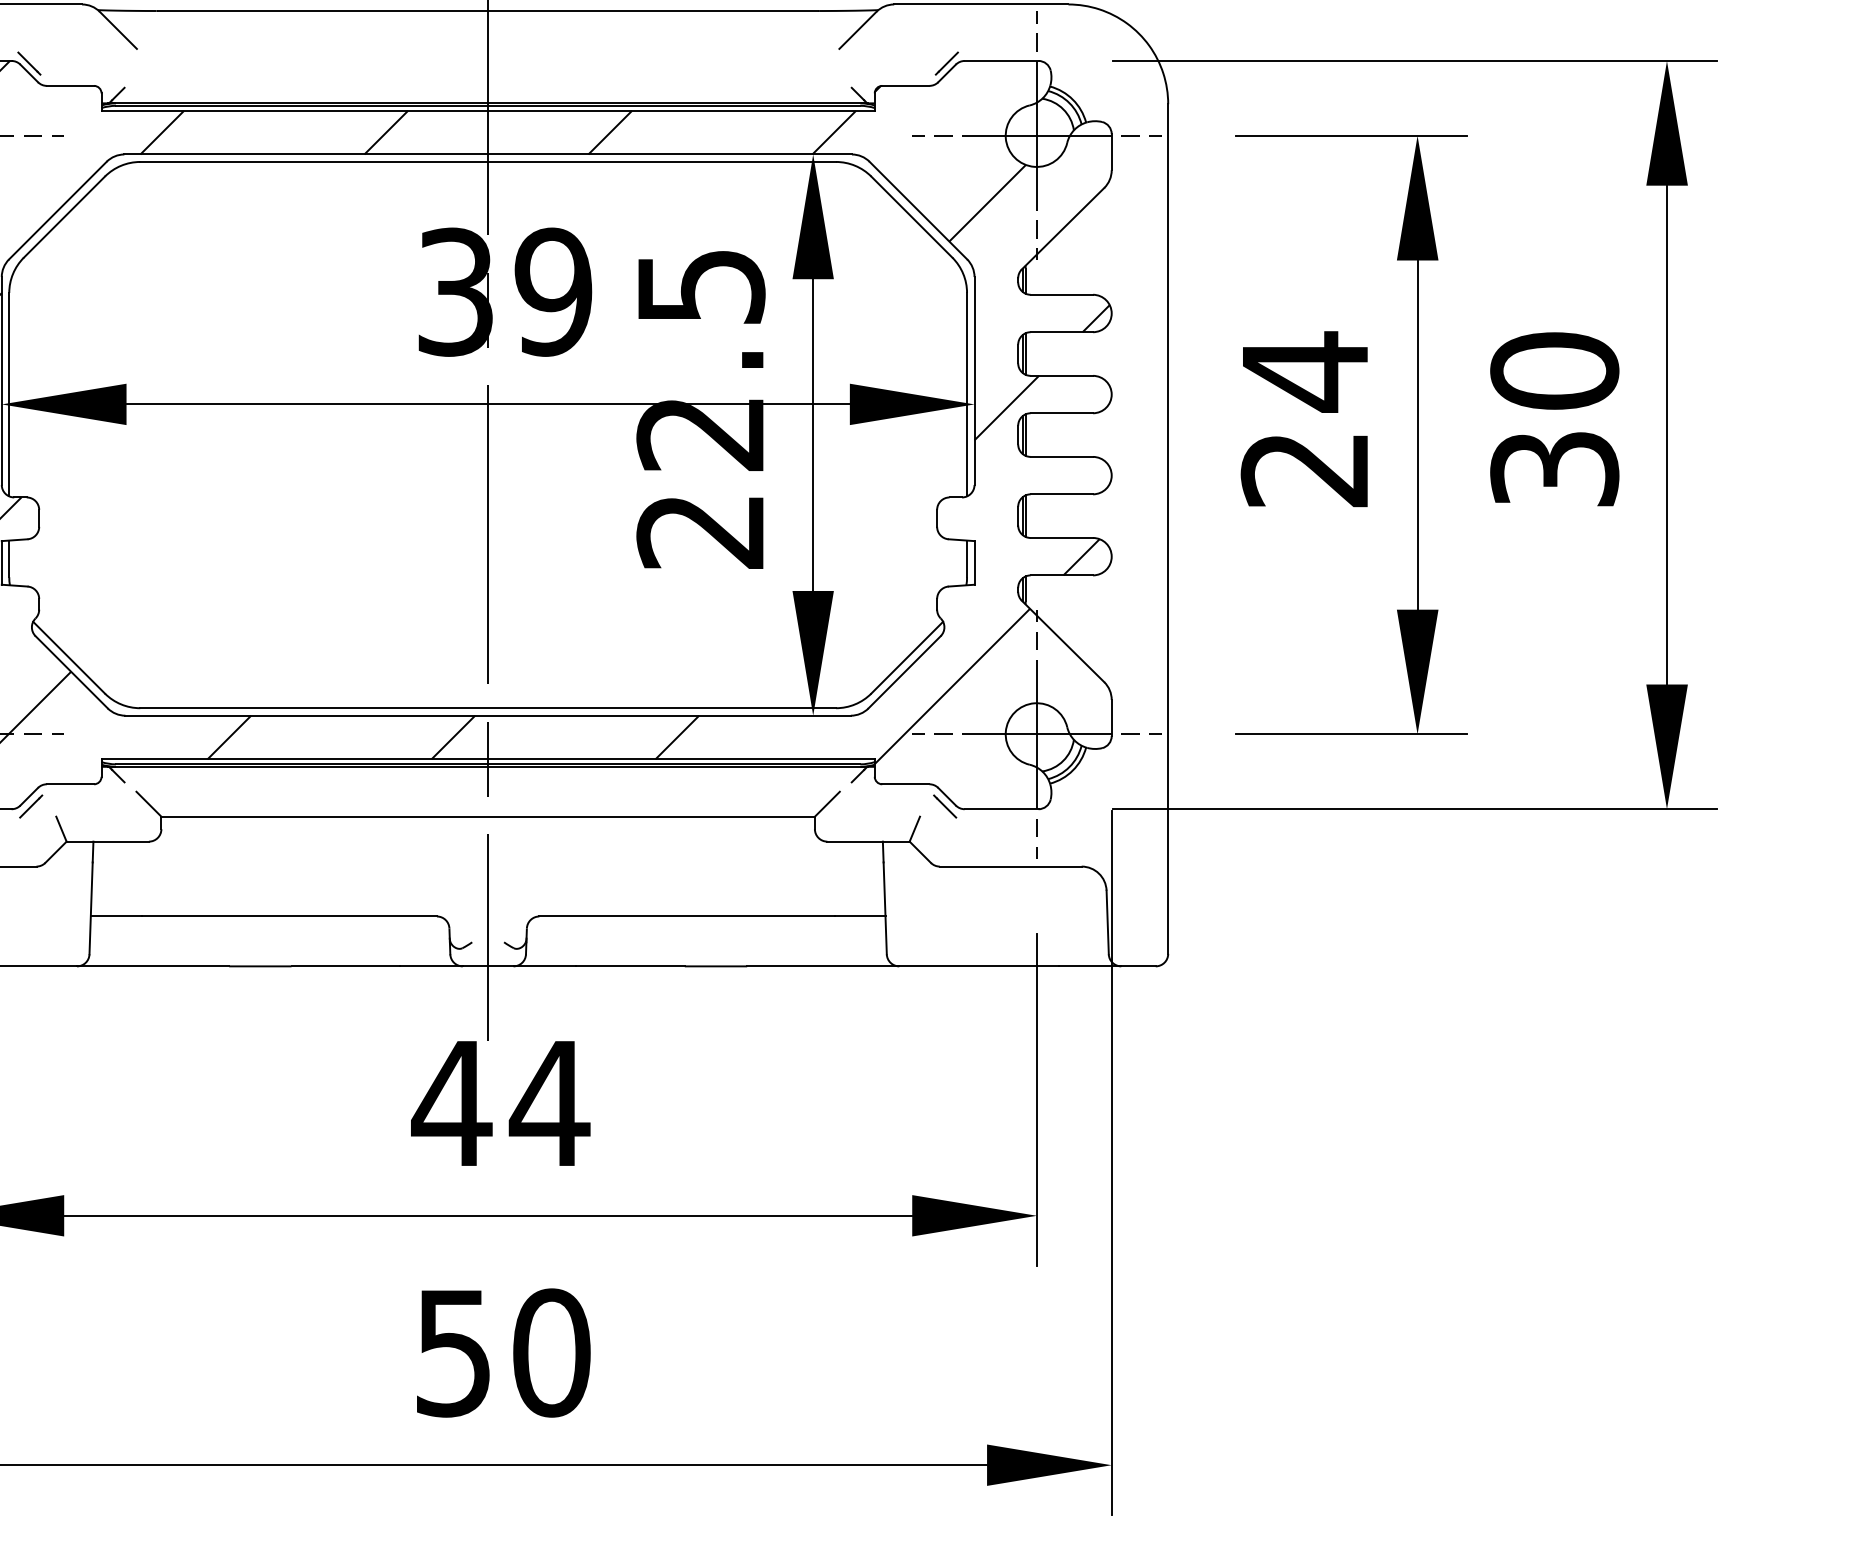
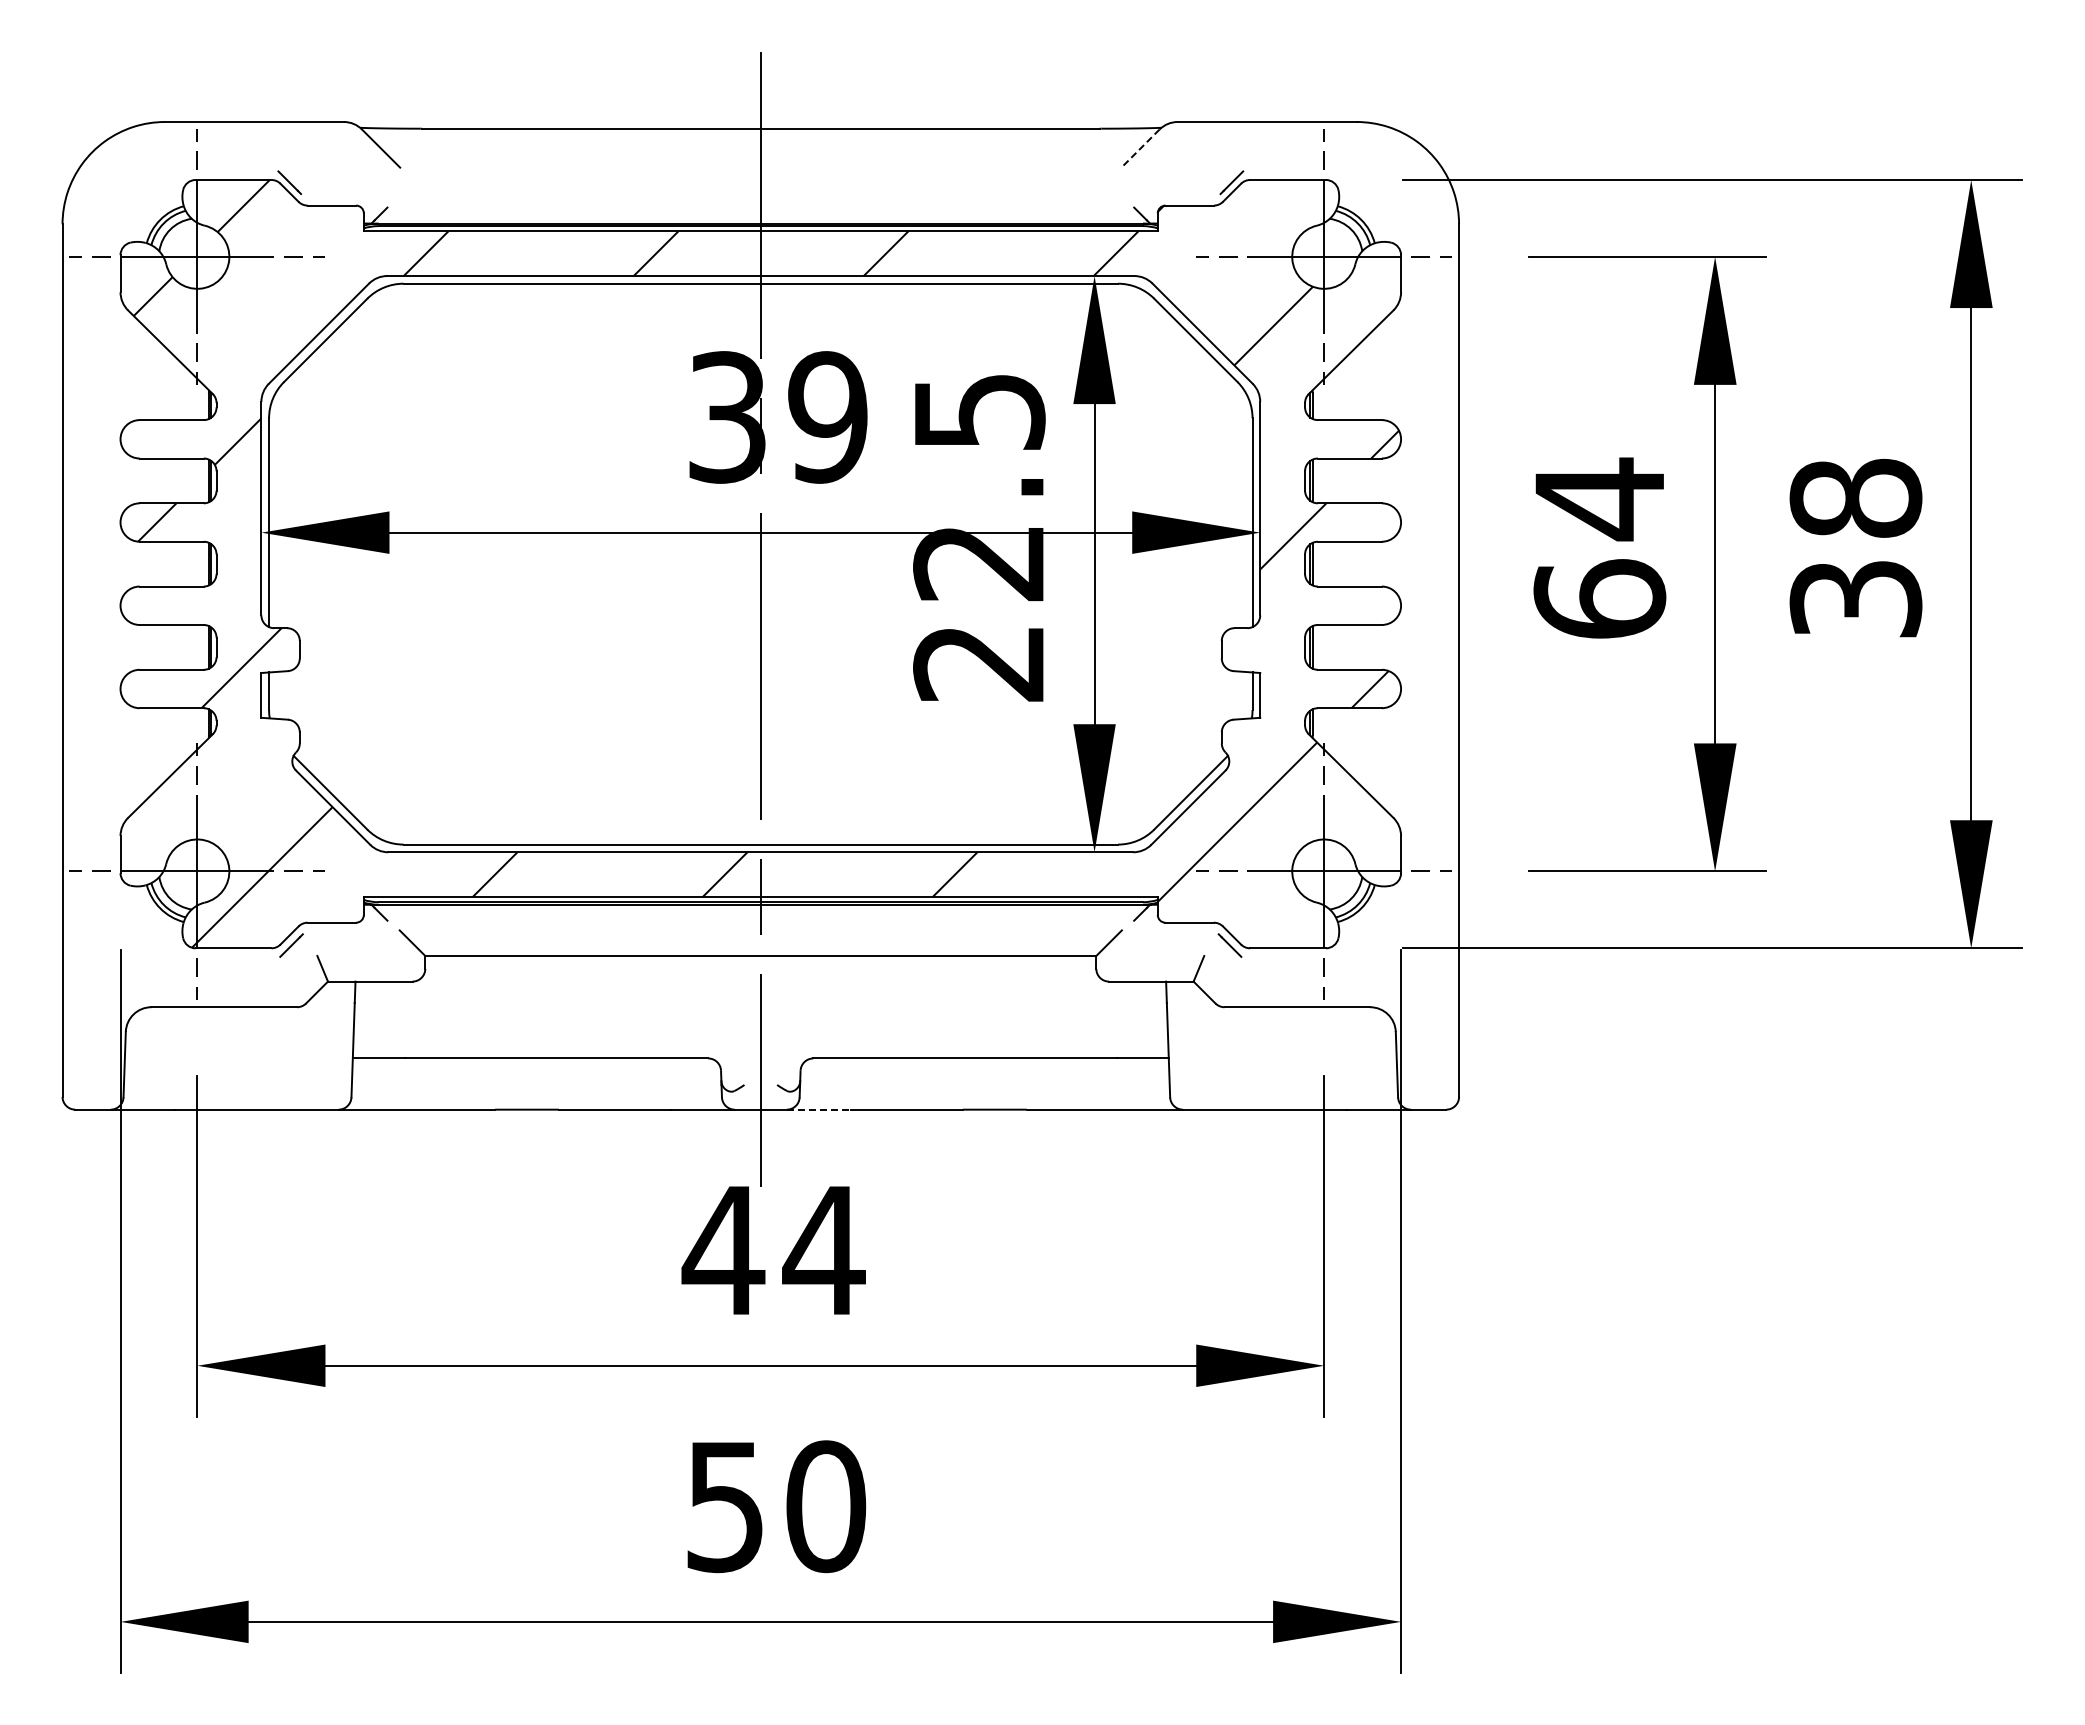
line: (857, 30) -> (1140, 148), solid -> dashed
text: (1554, 371) -> (1855, 498), 30 -> 38
text: (1304, 468) -> (1599, 598), 24 -> 64
line: (544, 966) -> (818, 1109), solid -> dashed

